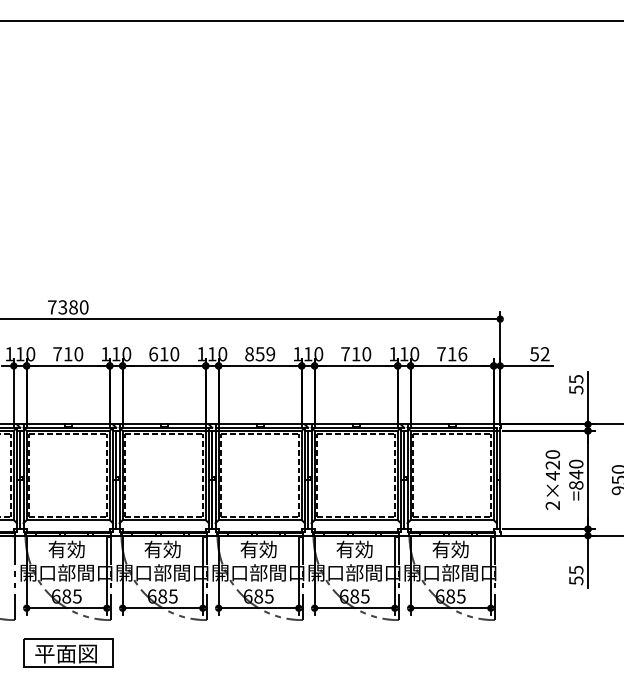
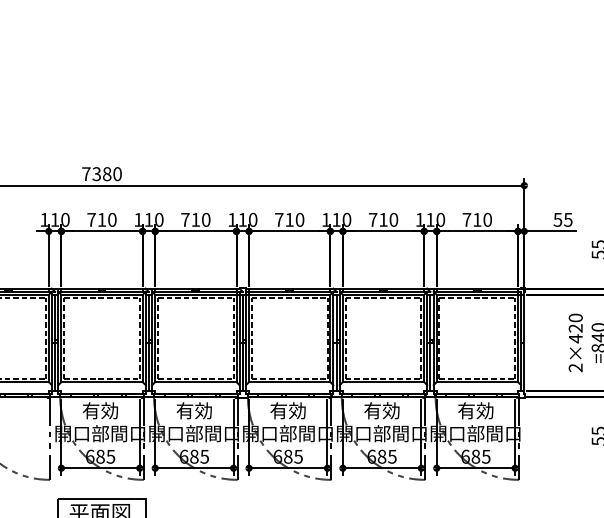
text: (153, 354) -> (185, 220), 610 -> 710
text: (260, 354) -> (289, 220), 859 -> 710
text: (462, 354) -> (487, 220), 716 -> 710
text: (544, 354) -> (567, 220), 52 -> 55

